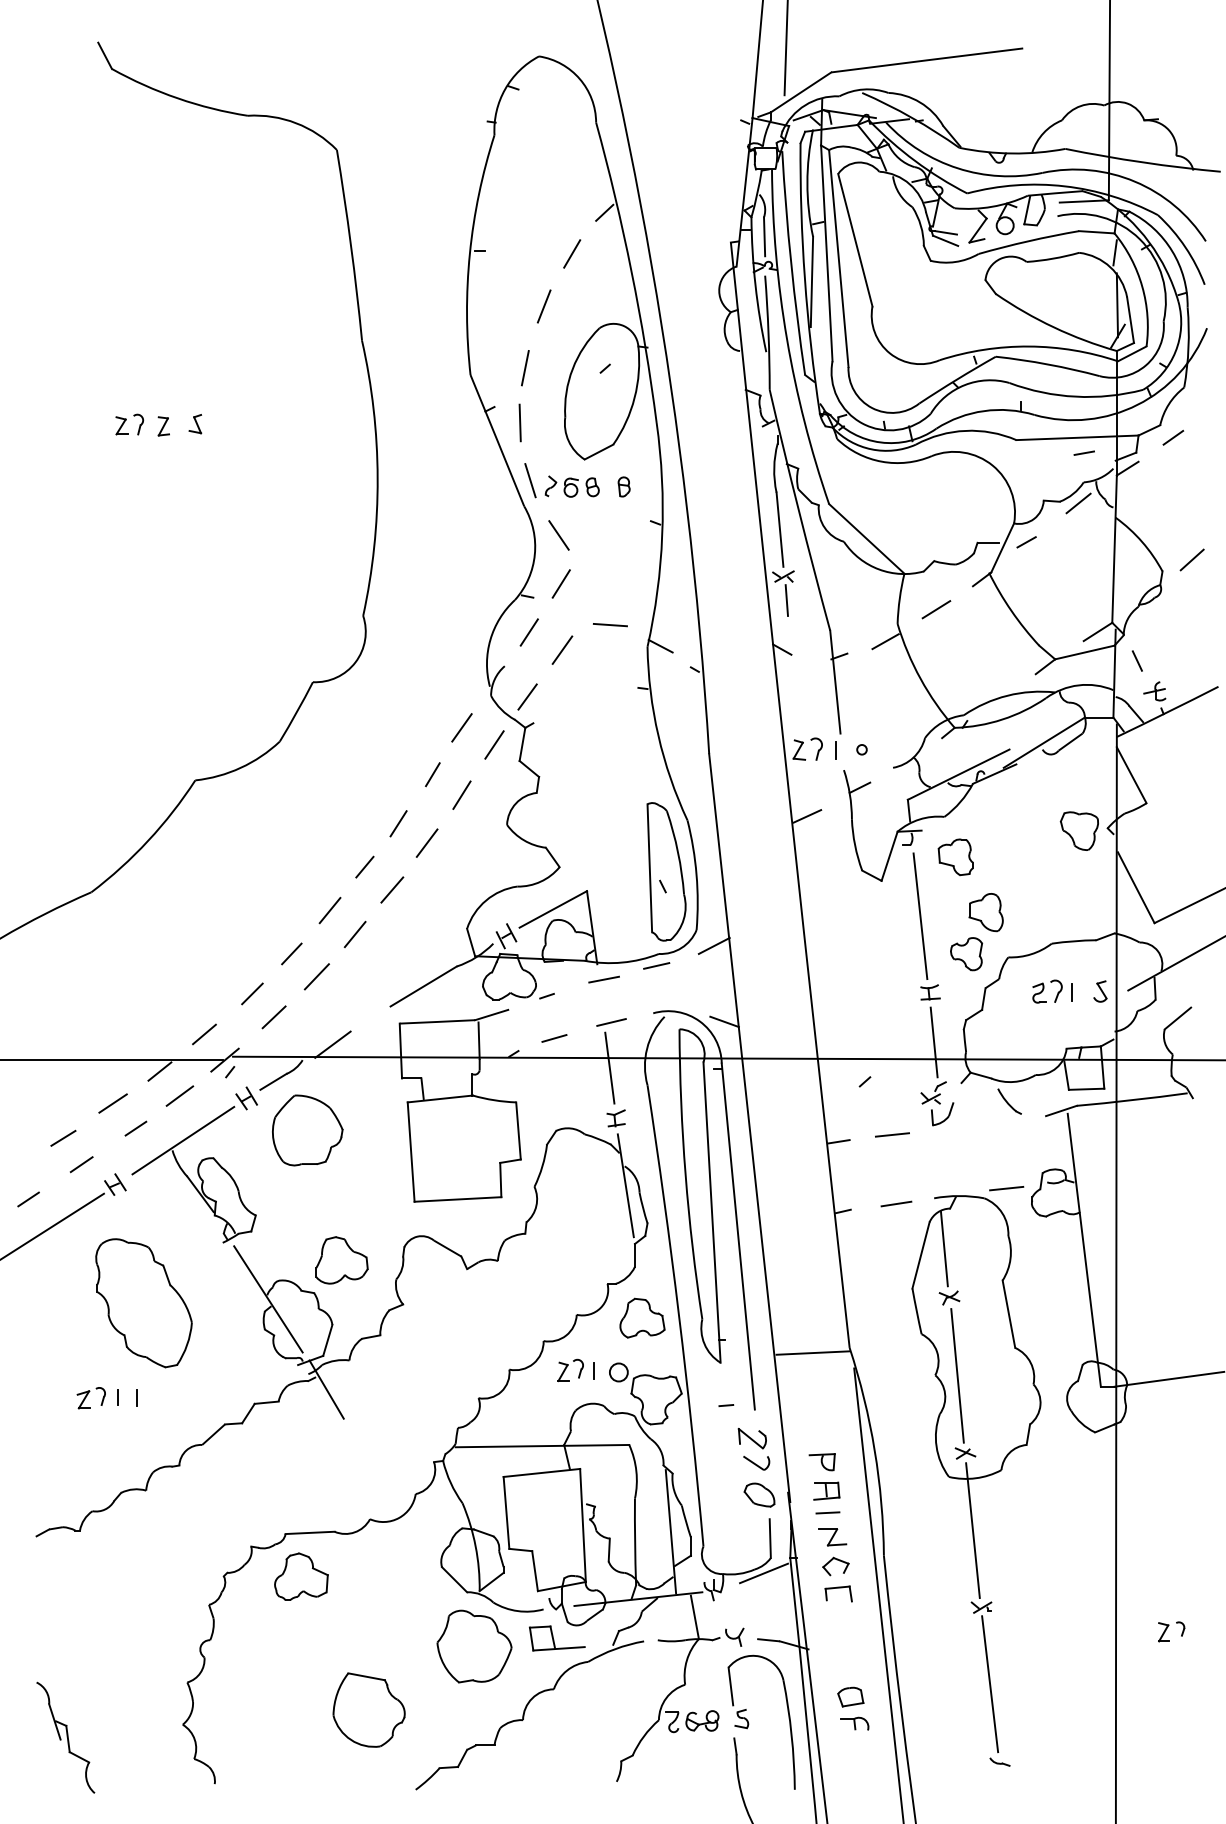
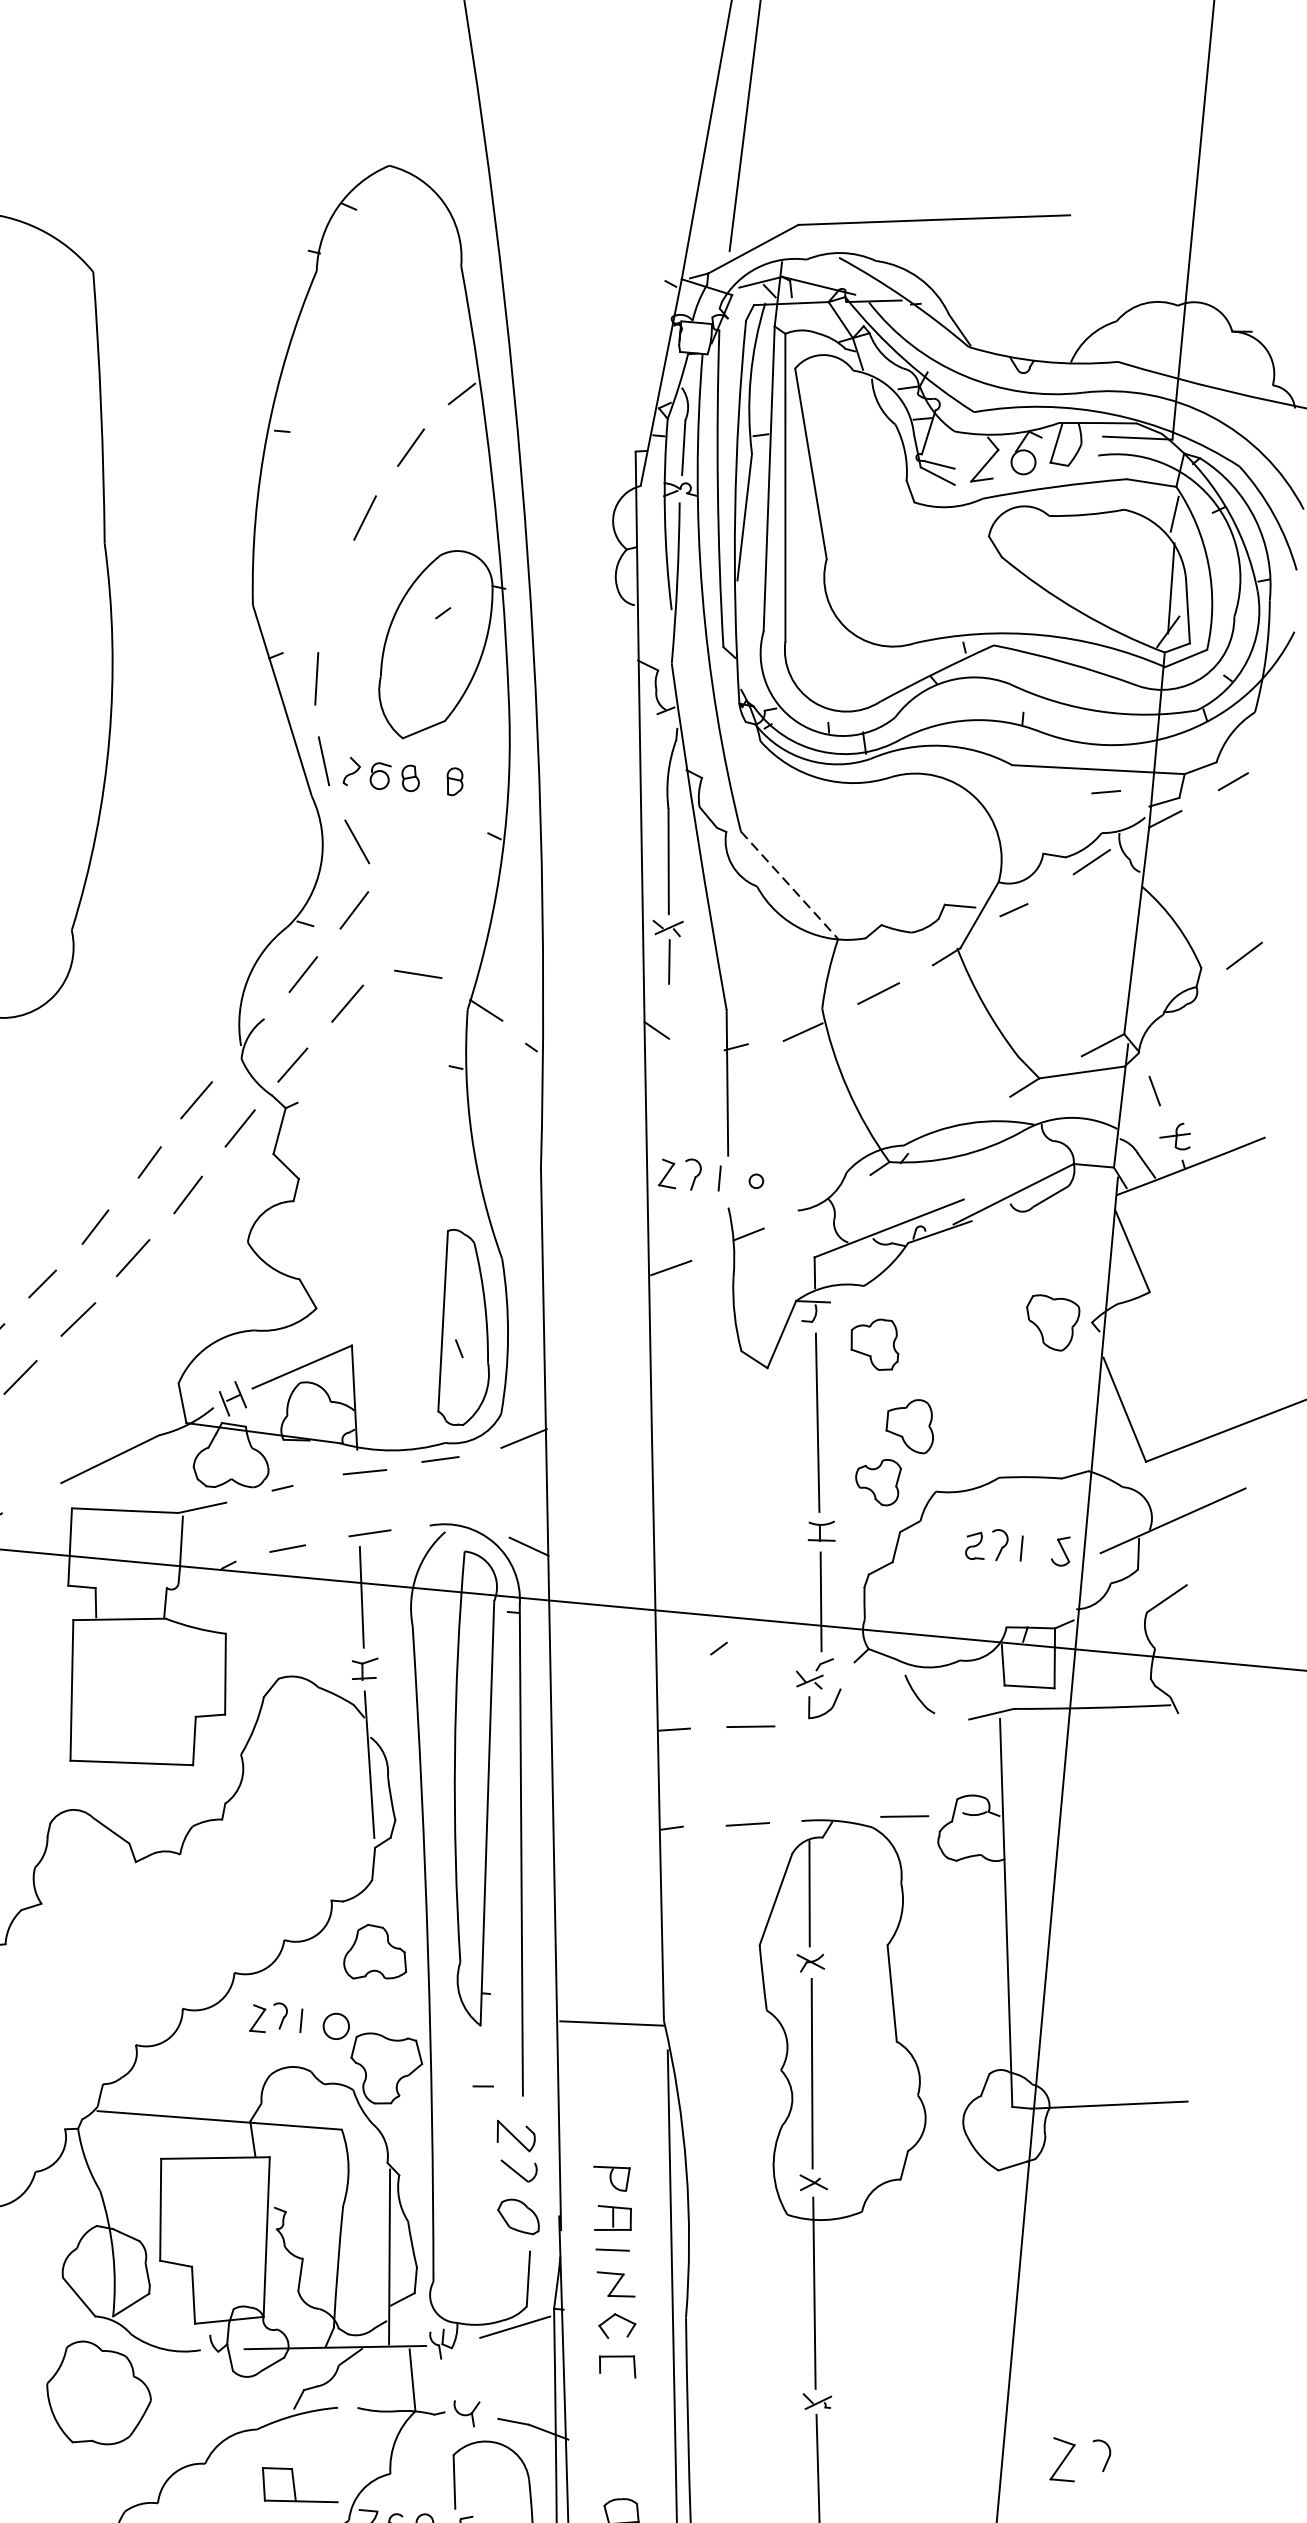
line: (525, 368) -> (331, 602), removed
line: (867, 539) -> (790, 886), solid -> dashed
part: (1171, 1631) -> (1080, 2460), size x1.6
part: (557, 1638) -> (300, 2486), moved

